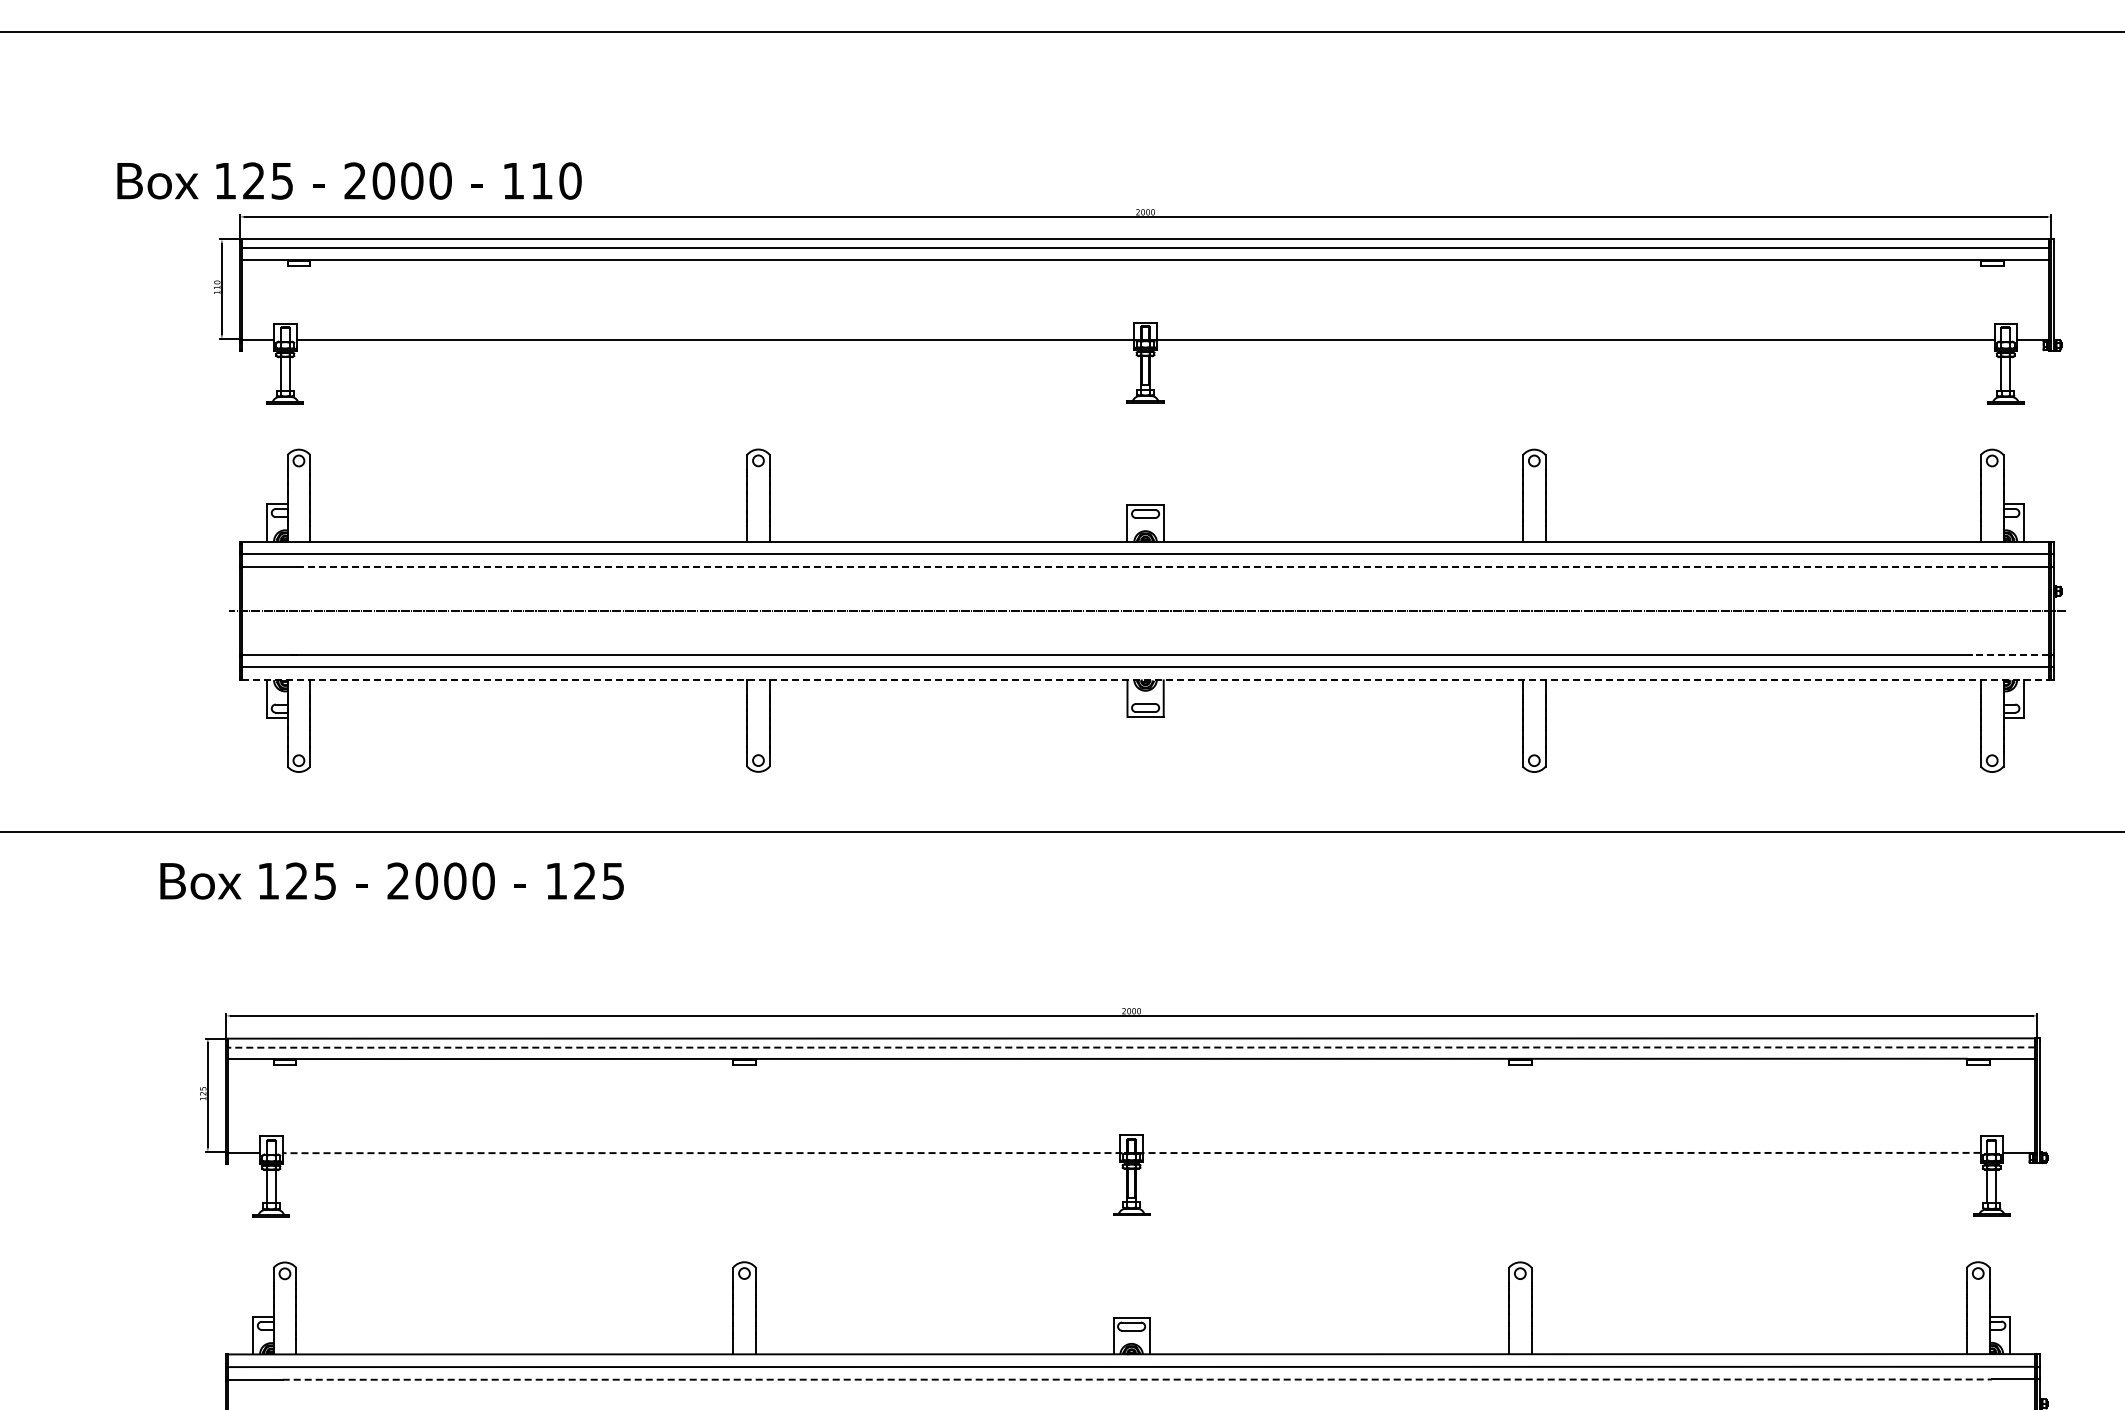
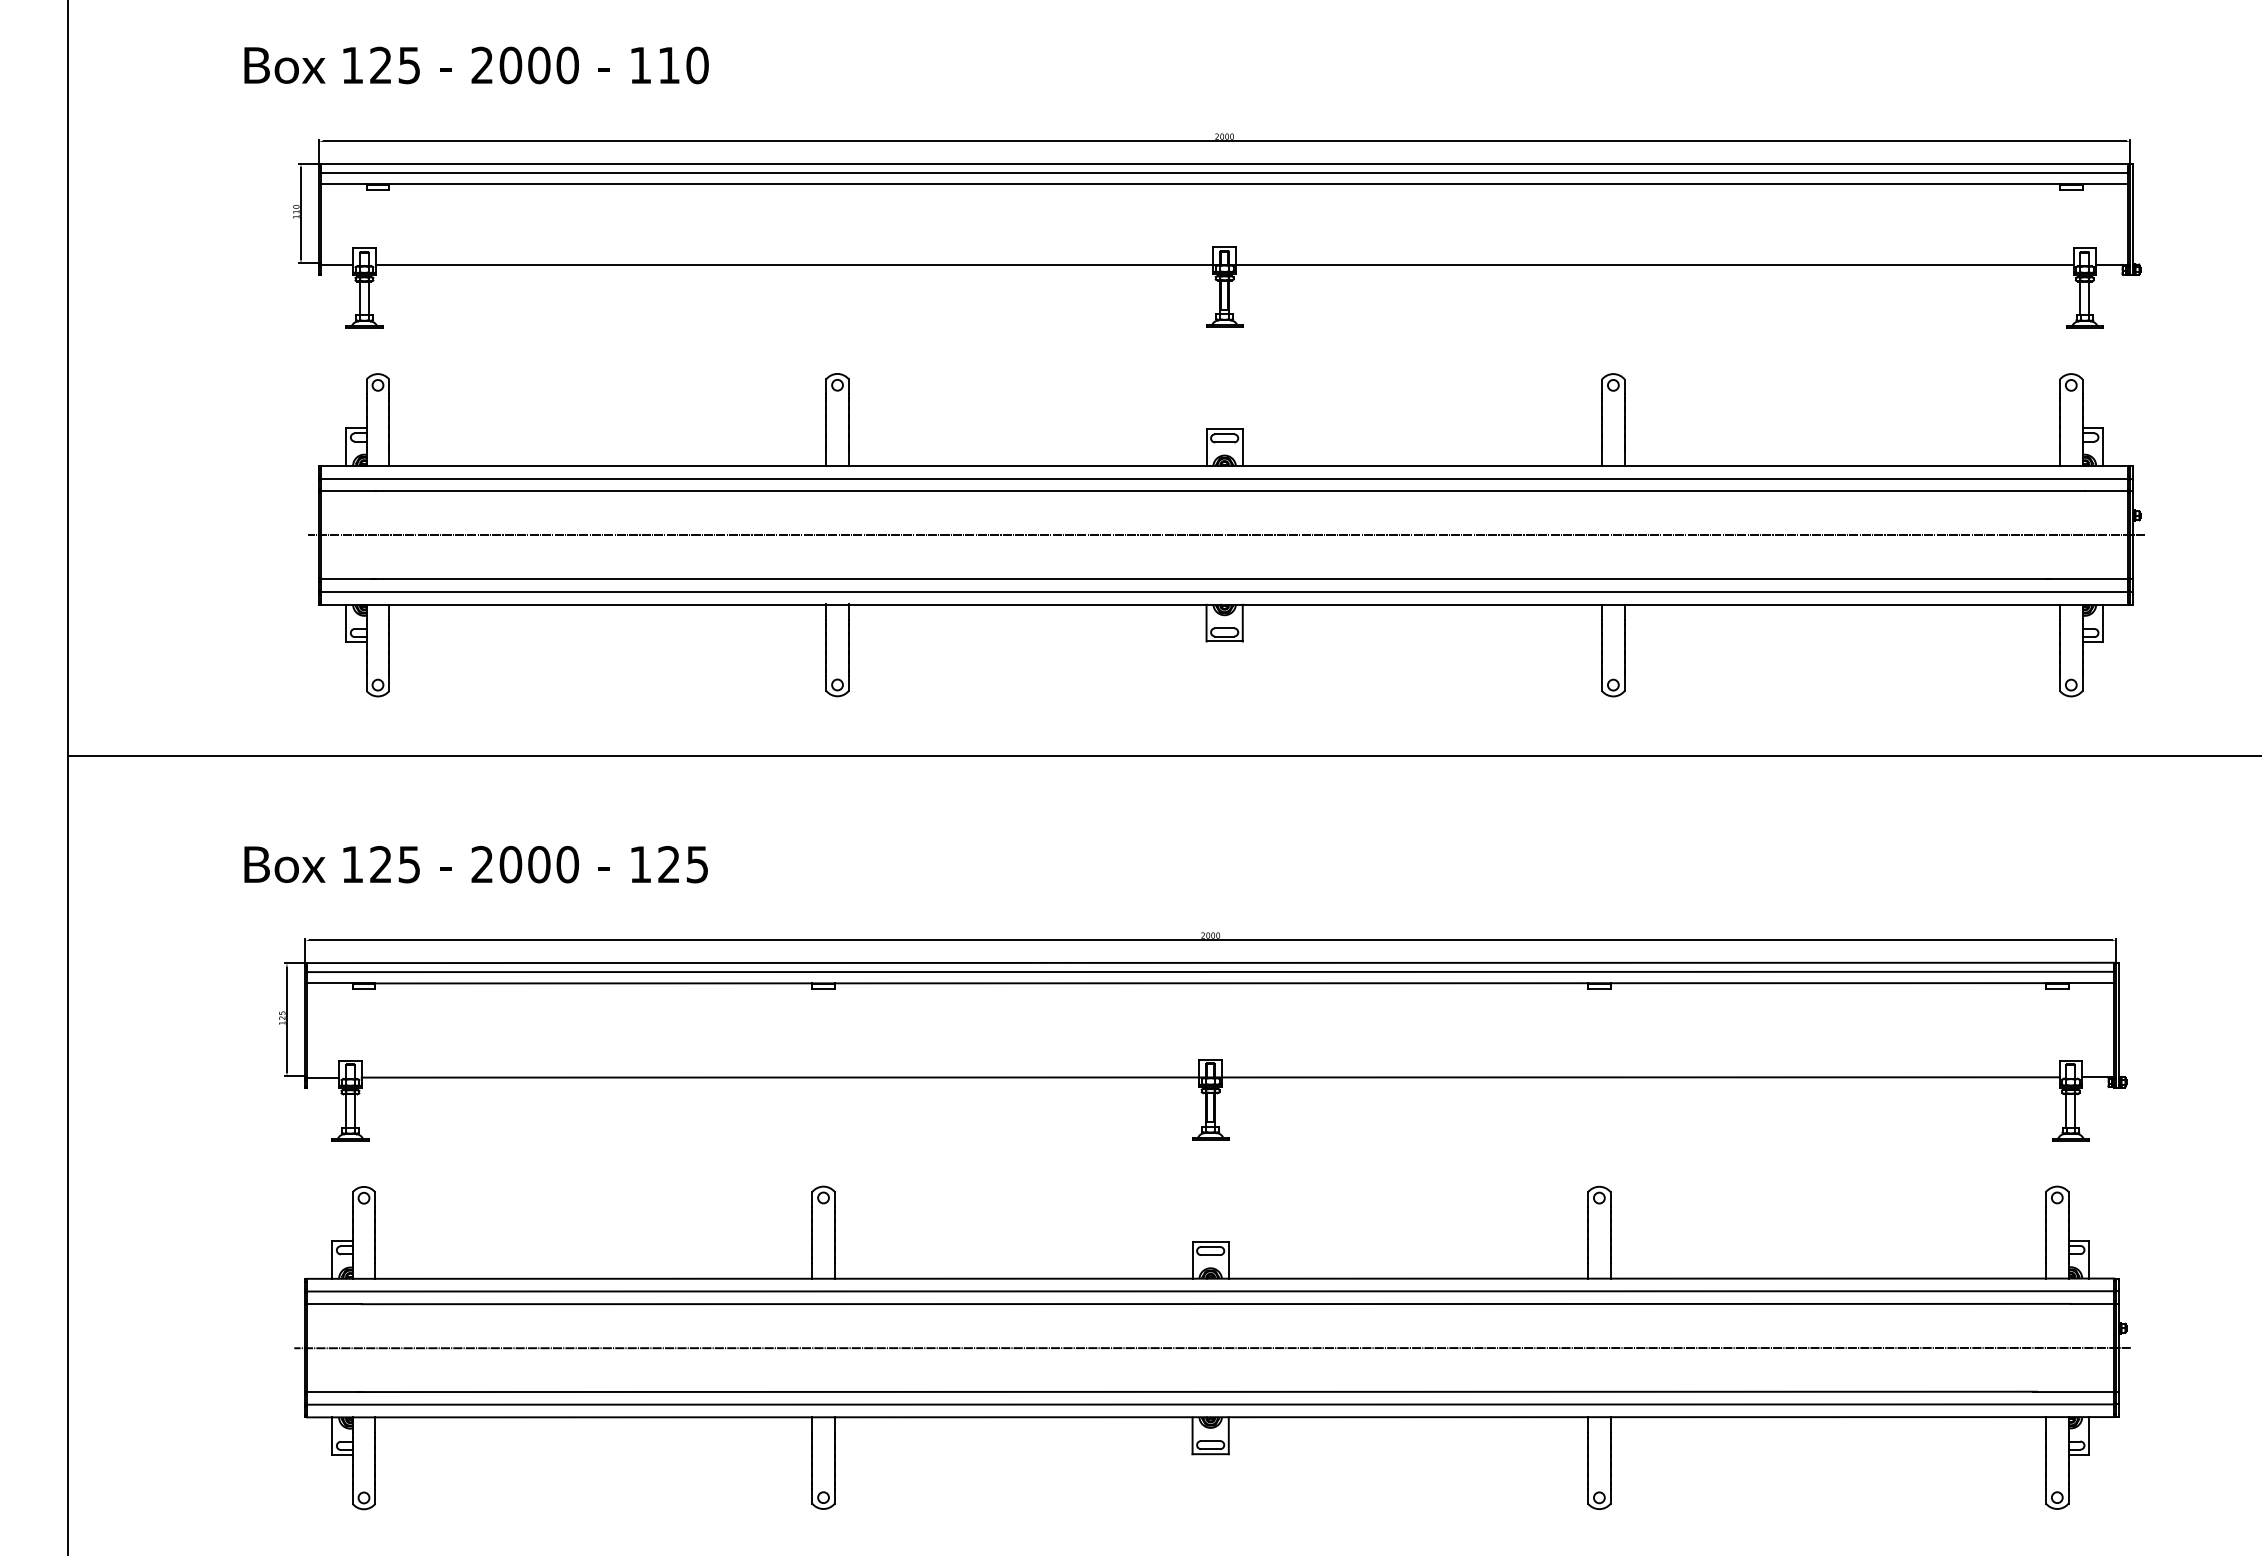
text: (349, 181) -> (476, 65), moved
line: (1151, 567) -> (1230, 491), dashed -> solid
line: (2008, 655) -> (2087, 579), dashed -> solid
line: (1145, 680) -> (1224, 604), dashed -> solid
text: (391, 881) -> (475, 864), moved
line: (1131, 1047) -> (1210, 971), dashed -> solid
line: (1131, 1153) -> (1210, 1077), dashed -> solid
line: (1137, 1380) -> (1216, 1304), dashed -> solid

